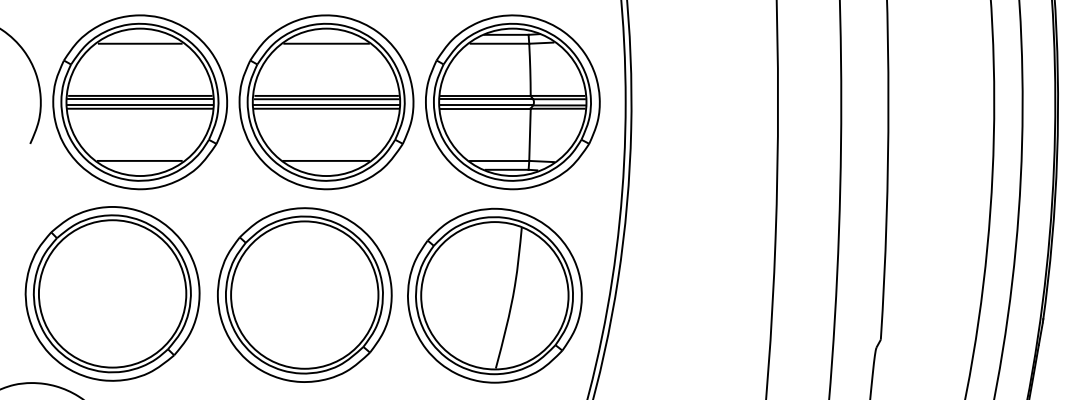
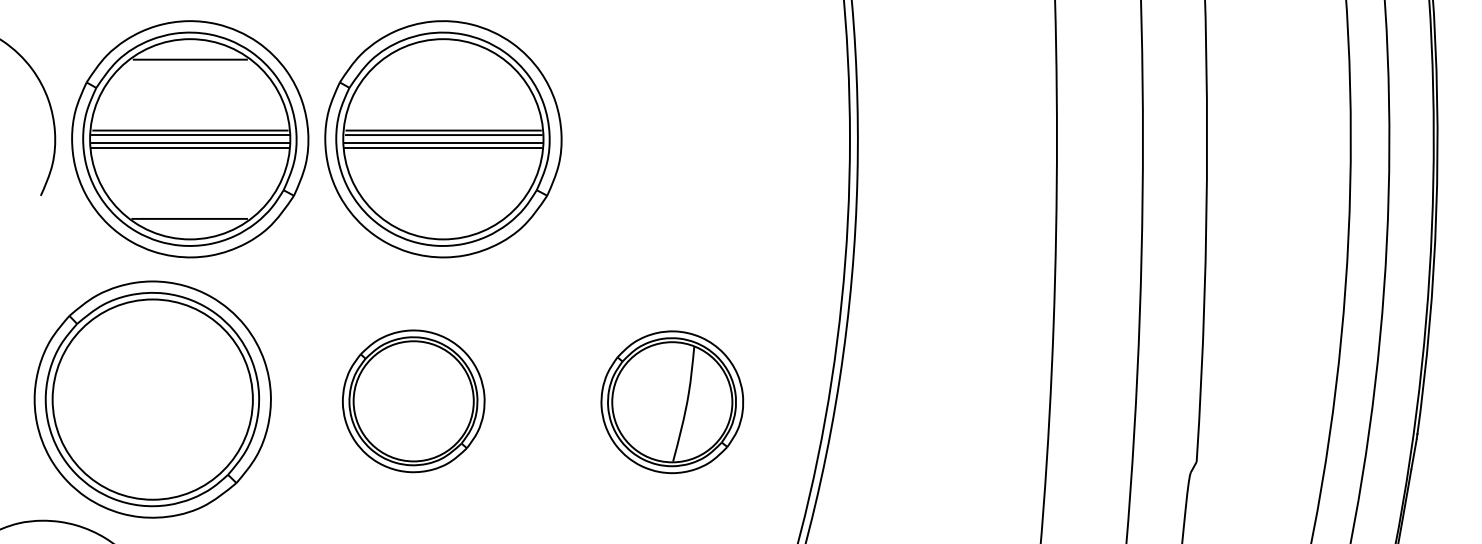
line: (326, 43) -> (443, 59), removed
part: (512, 102) -> (696, 139), removed
line: (325, 160) -> (442, 218), removed
part: (304, 295) -> (413, 401), size x0.6
part: (495, 296) -> (672, 402), size x0.6

